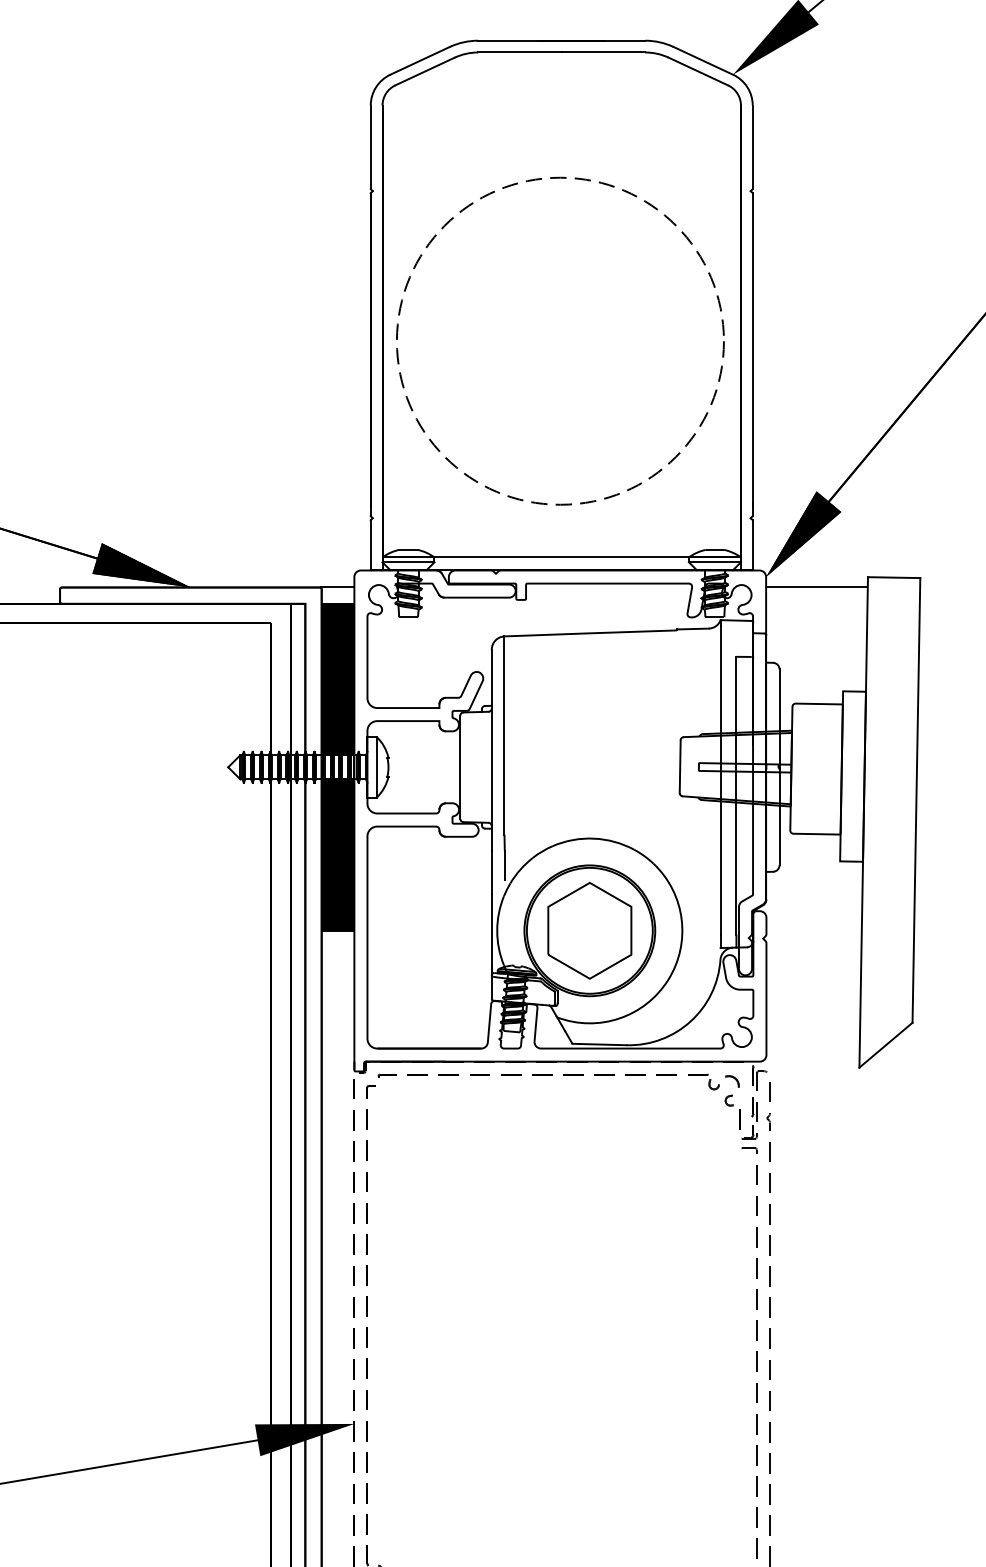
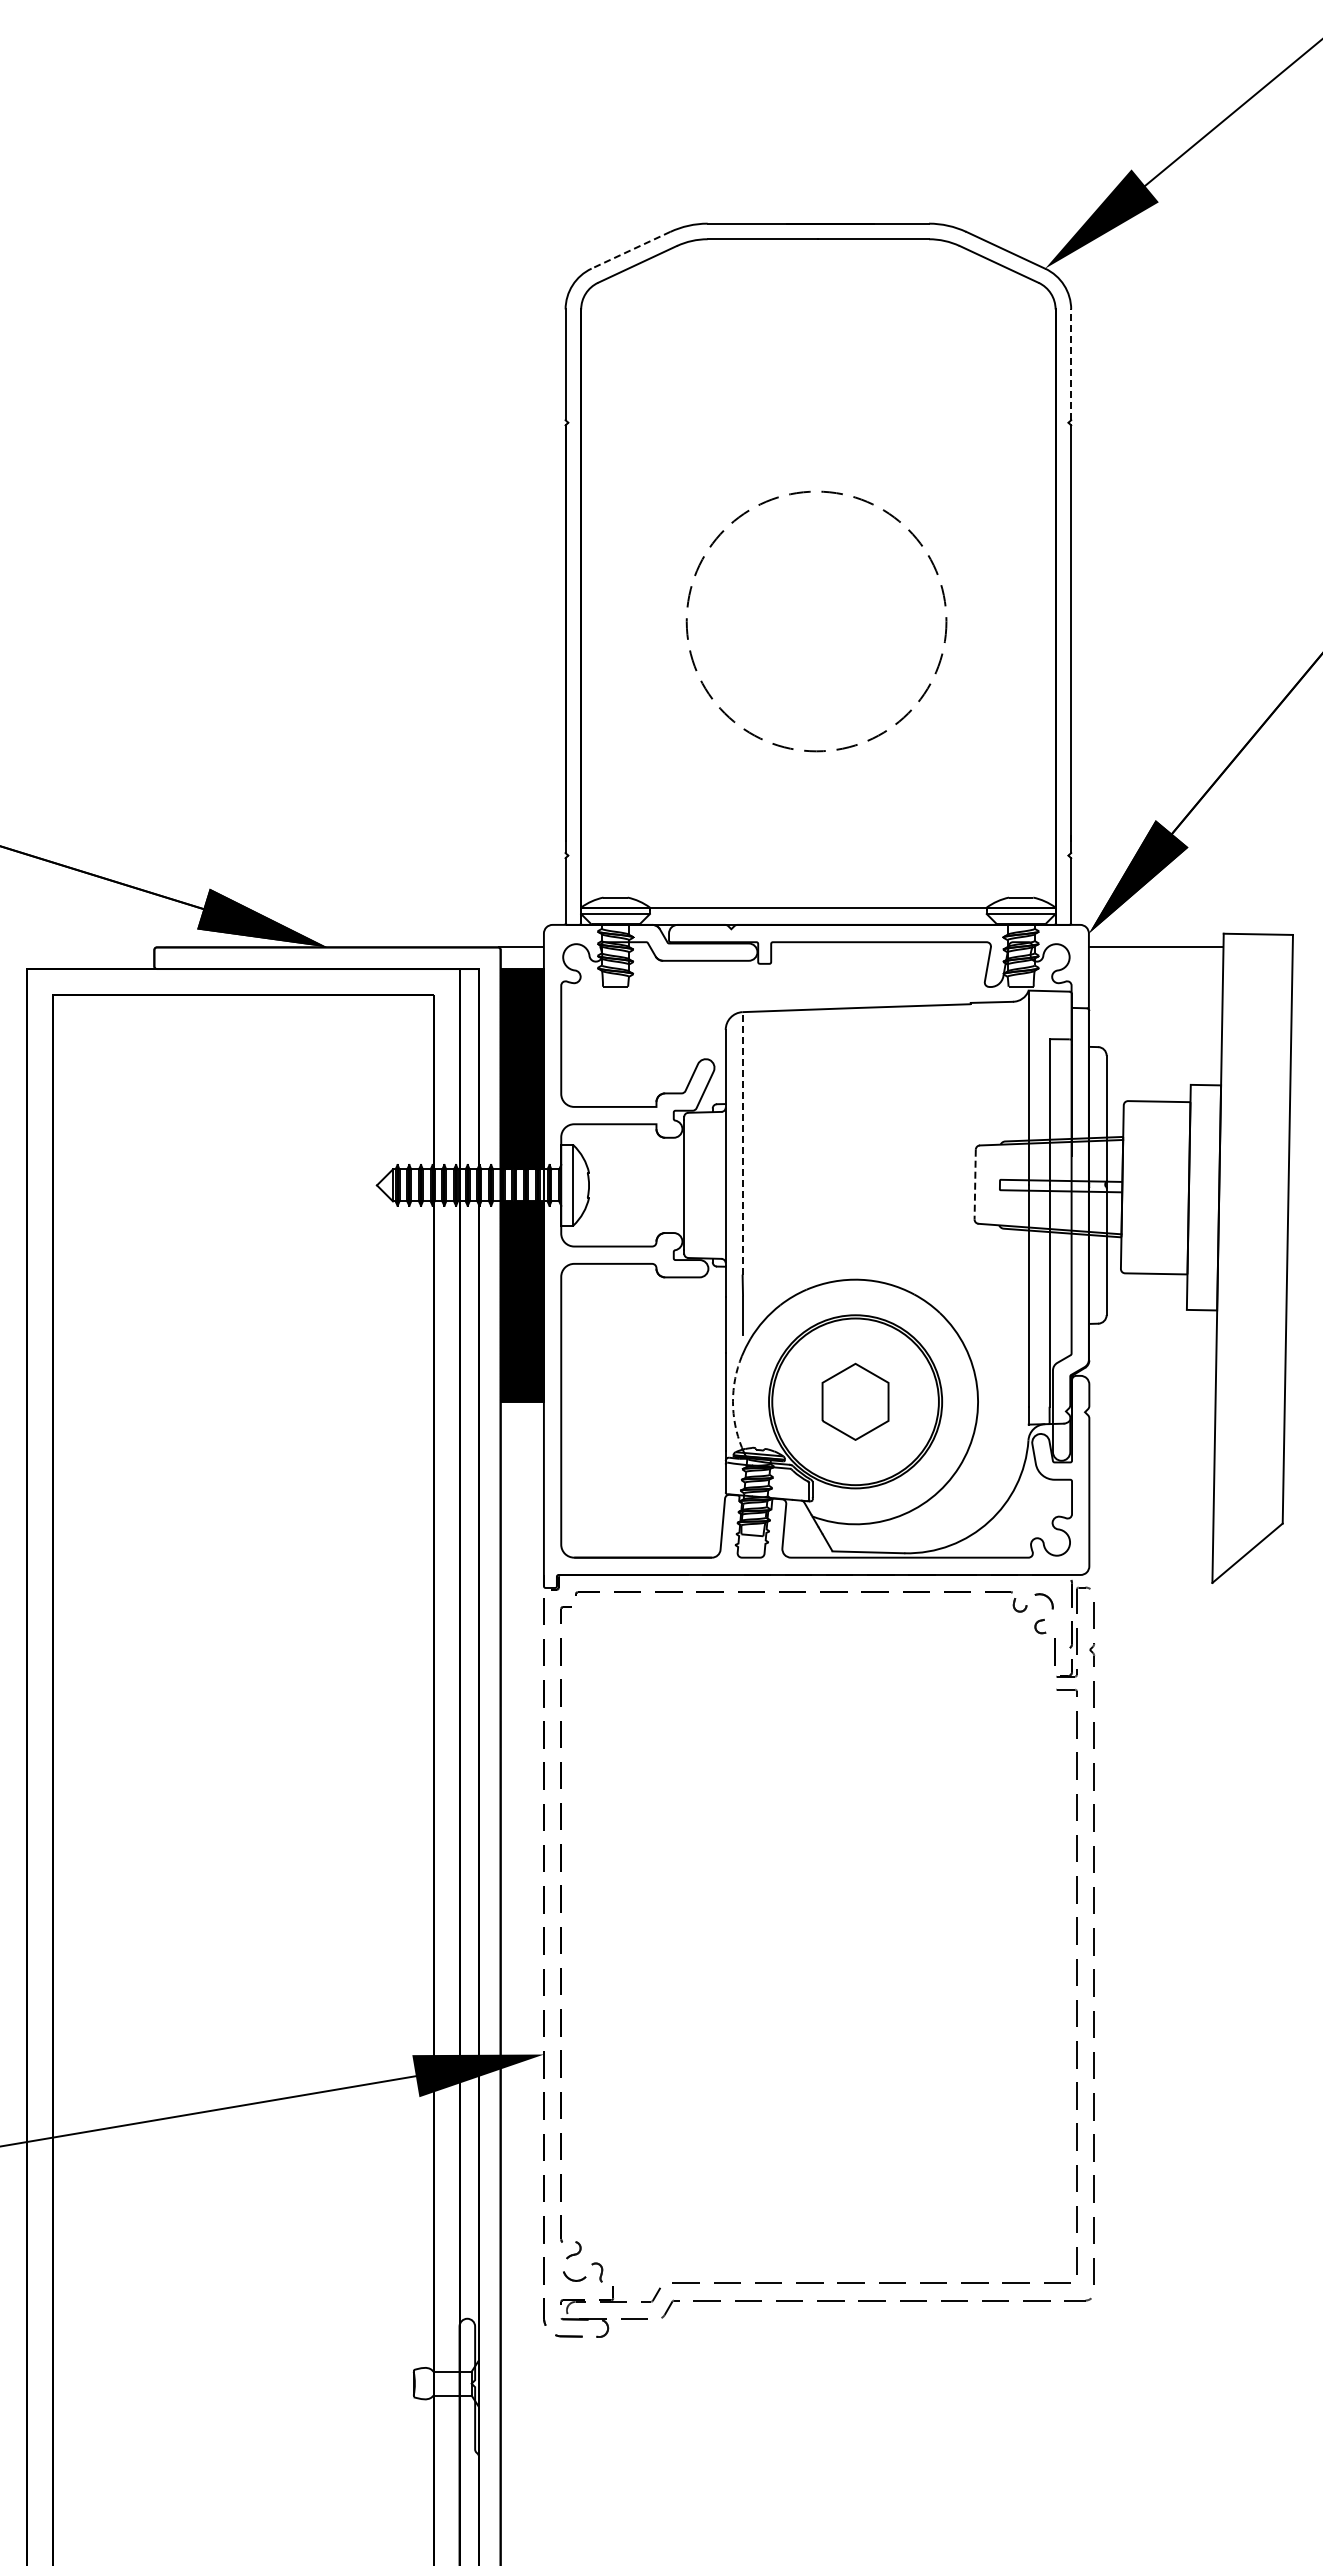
line: (419, 60) -> (630, 250), solid -> dashed
line: (752, 147) -> (1071, 364), solid -> dashed
circle: (560, 341) -> (816, 621), size x0.6
line: (504, 734) -> (742, 1142), solid -> dashed
line: (680, 766) -> (975, 1184), solid -> dashed
arc: (496, 930) -> (732, 1401), solid -> dashed
part: (589, 930) -> (855, 1401), size x0.6

